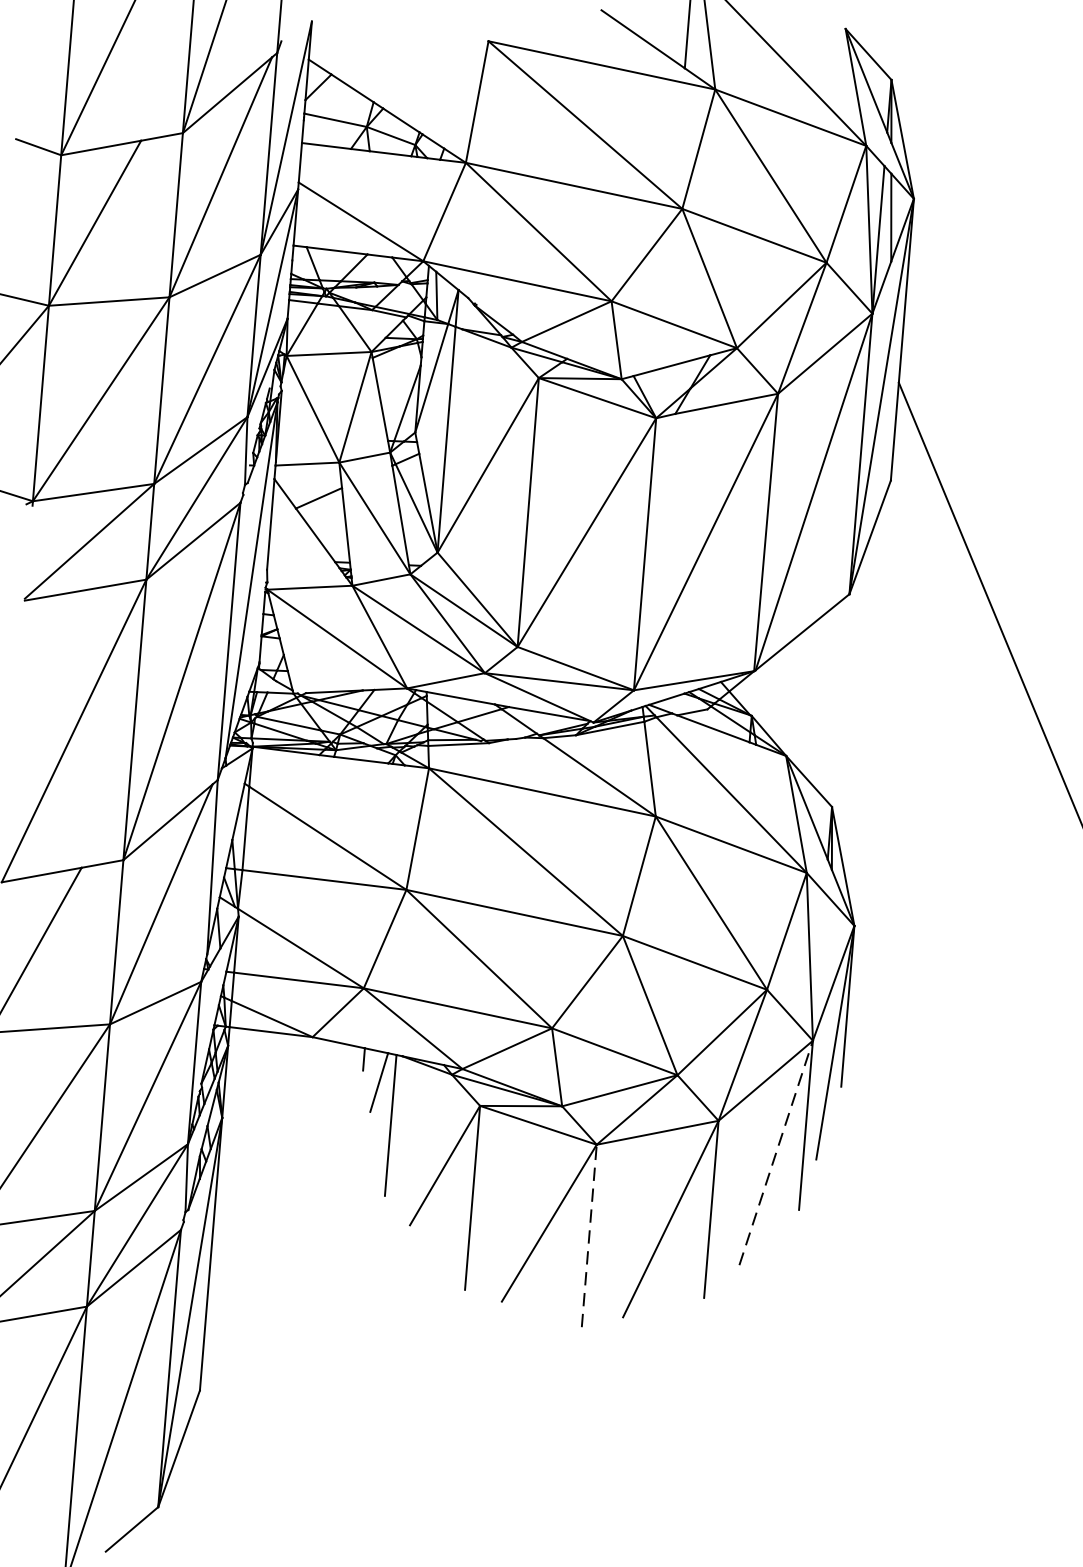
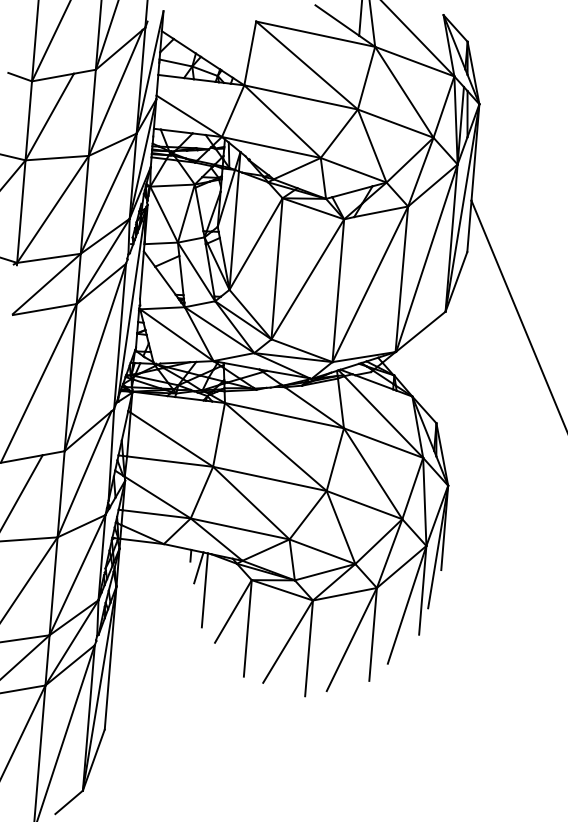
line: (776, 1152) -> (407, 604), dashed -> solid
line: (590, 1234) -> (309, 647), dashed -> solid

